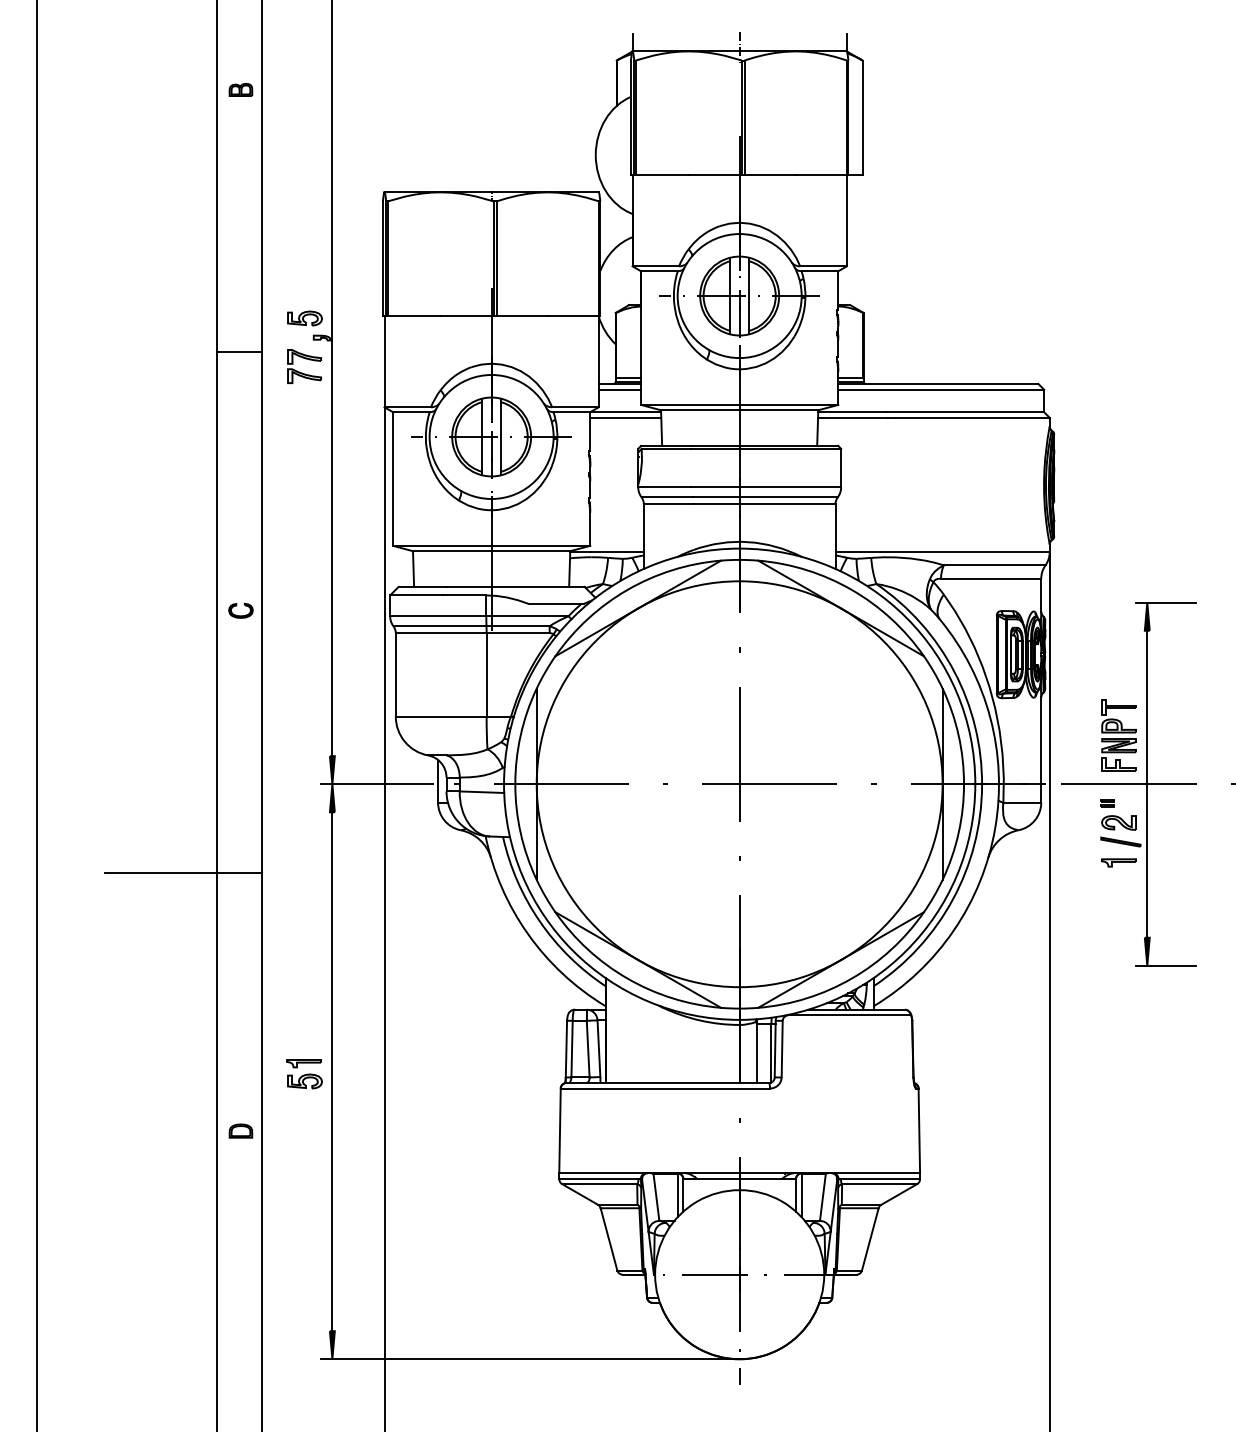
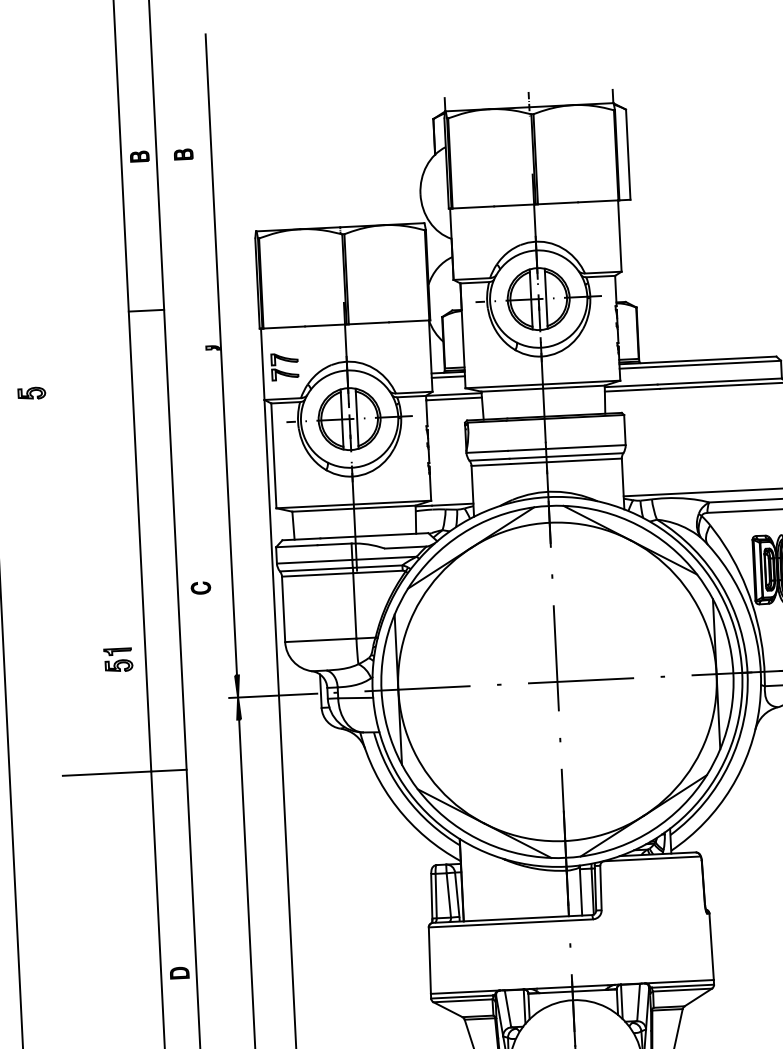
part: (296, 89) -> (183, 154), added
part: (304, 318) -> (31, 393), moved
line: (239, 352) -> (146, 310), moved
part: (302, 372) -> (283, 371), moved
part: (240, 610) -> (200, 587), moved
part: (304, 1074) -> (118, 660), moved

